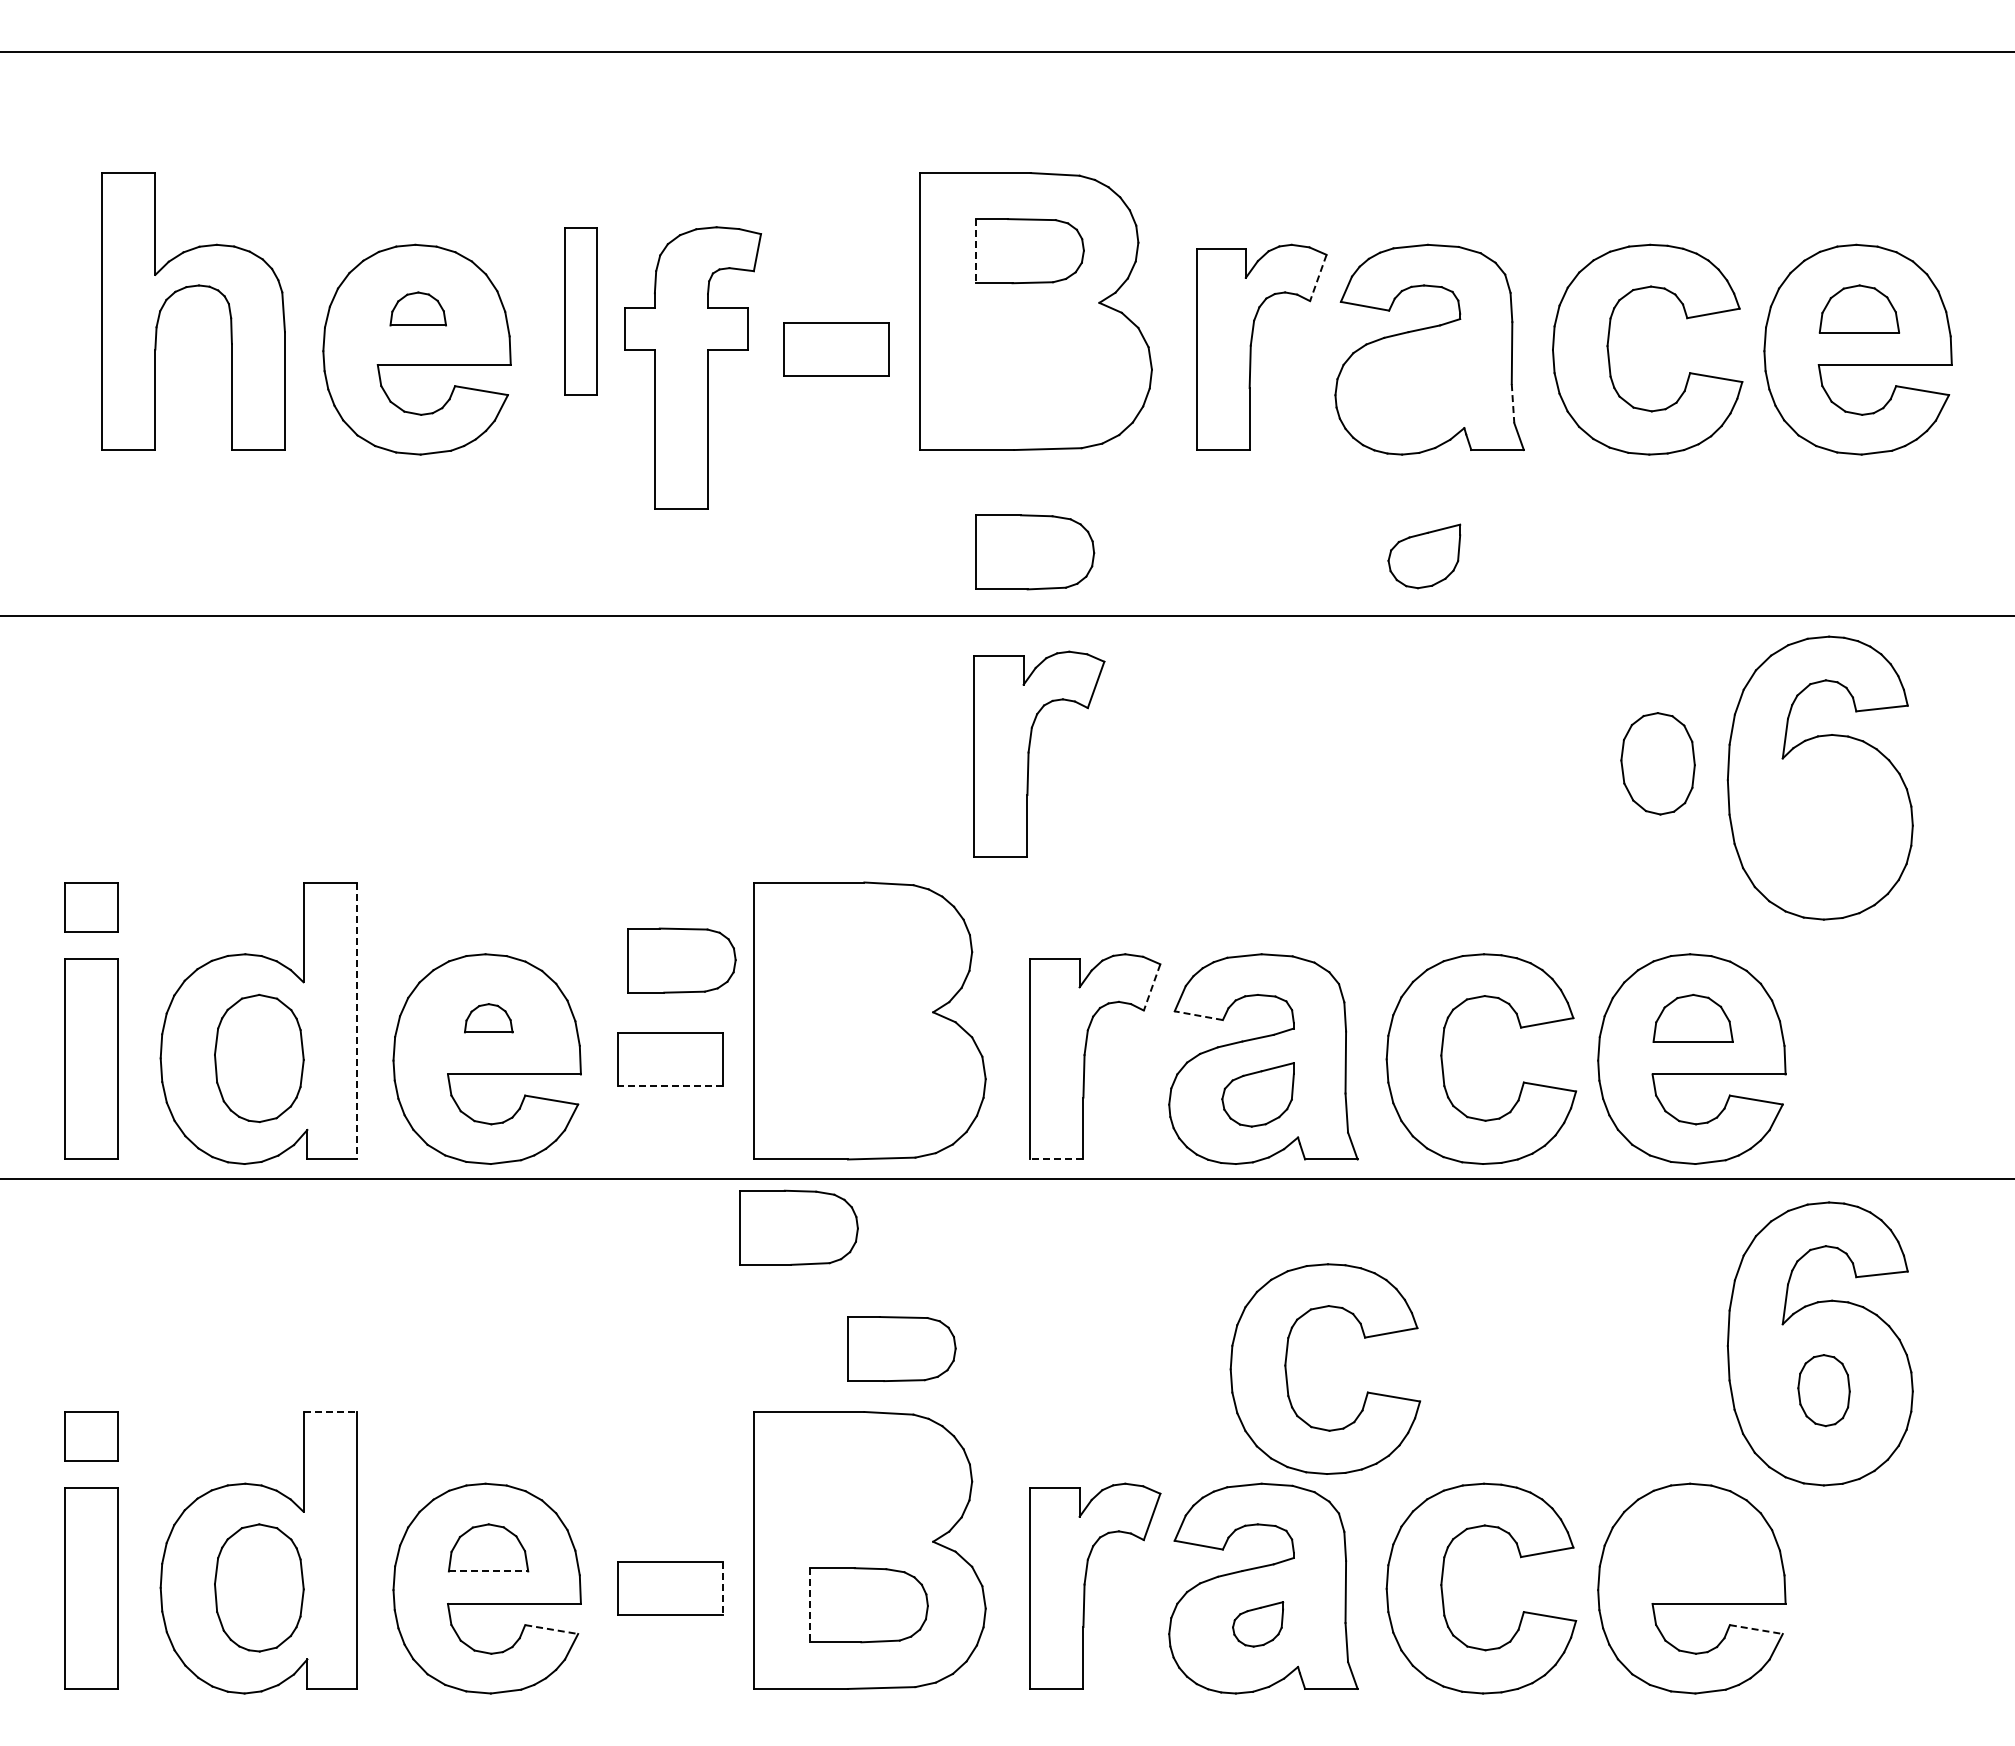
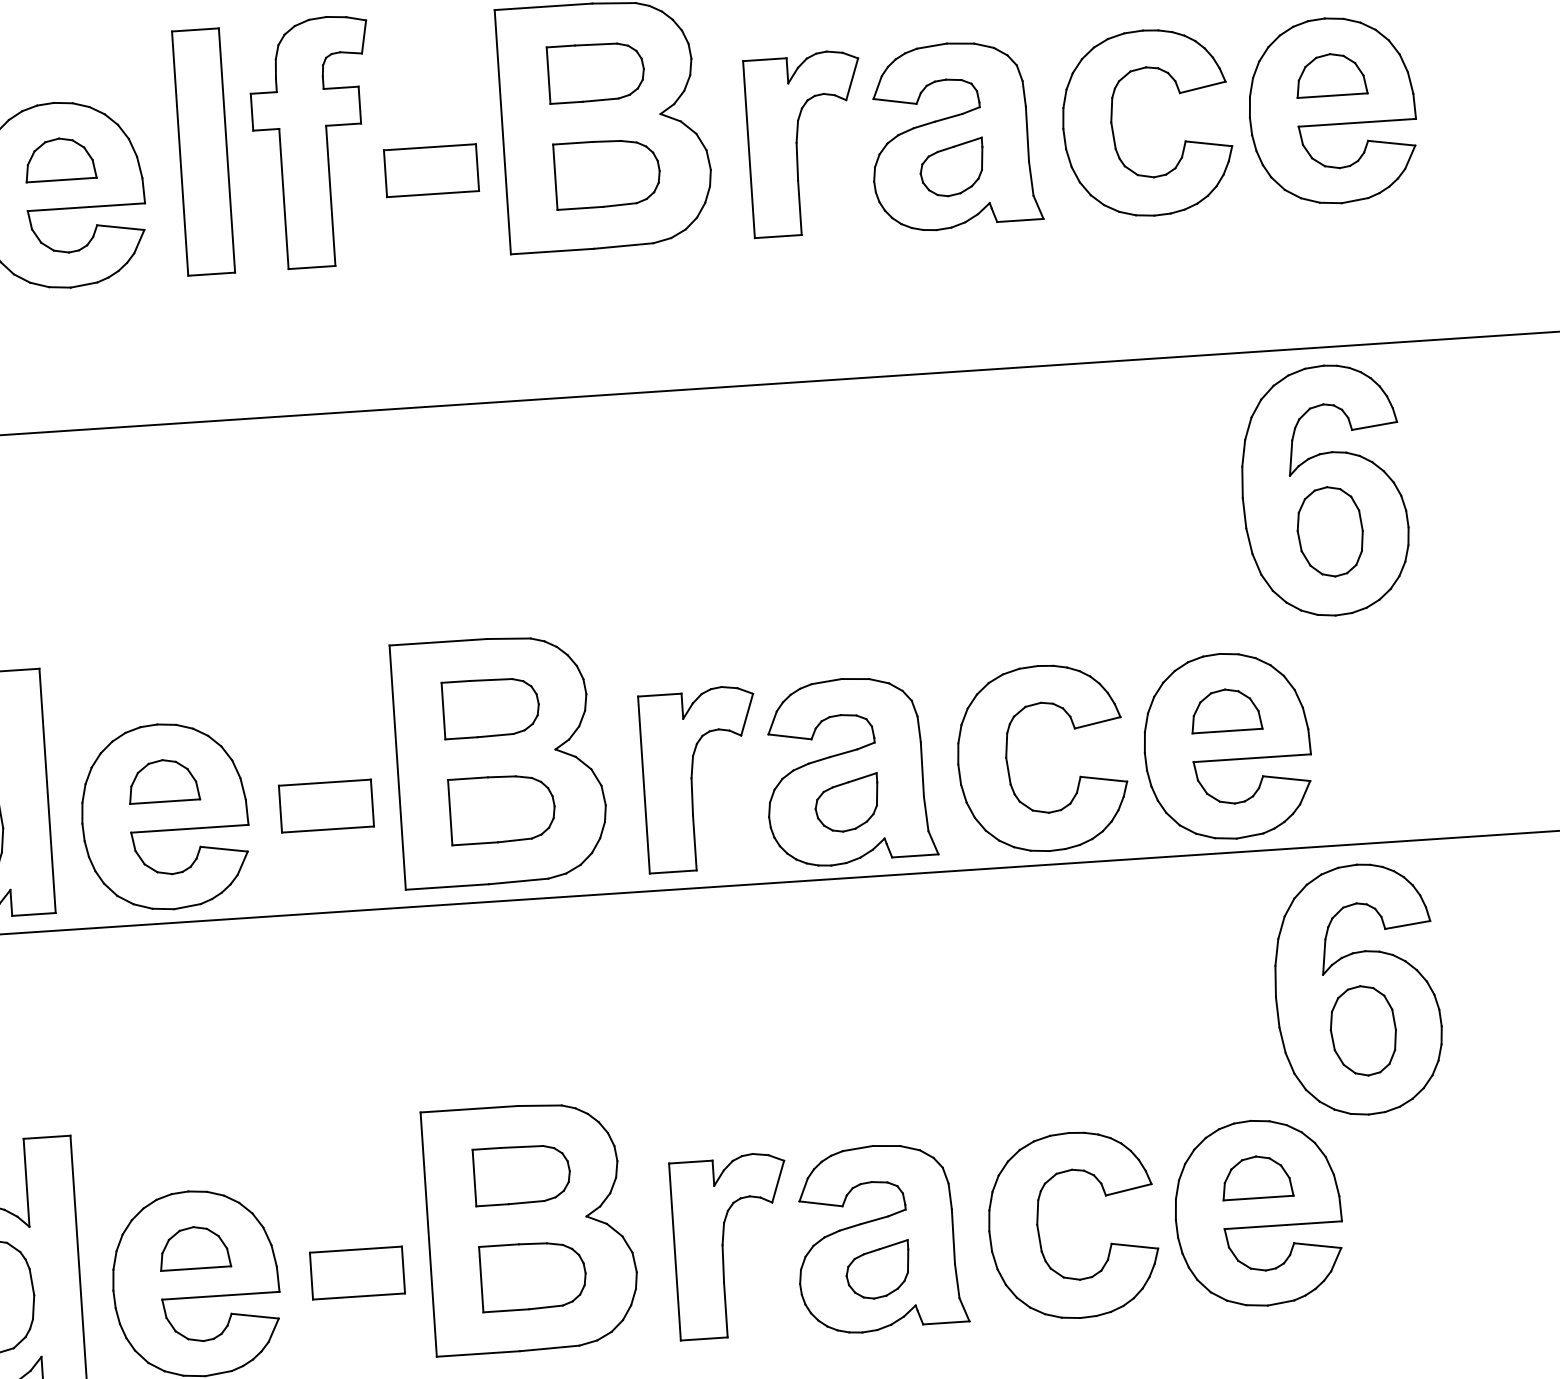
line: (975, 251) -> (548, 75), dashed -> solid
line: (1318, 277) -> (852, 78), dashed -> solid
part: (417, 308) -> (59, 158), size x1.43
part: (580, 311) -> (203, 152), size x1.67
part: (692, 367) -> (313, 142), moved
line: (1513, 403) -> (1031, 178), dashed -> solid
part: (1035, 552) -> (607, 173), moved
part: (1424, 556) -> (952, 167), moved
part: (1029, 753) -> (625, 515), removed
part: (1657, 763) -> (1329, 531), moved
part: (681, 960) -> (491, 707), moved
line: (1152, 987) -> (747, 714), dashed -> solid
line: (1198, 1015) -> (789, 736), dashed -> solid
part: (488, 1017) -> (163, 780), size x1.67
line: (356, 1021) -> (47, 791), dashed -> solid
line: (669, 1085) -> (327, 829), dashed -> solid
line: (1056, 1159) -> (672, 872), dashed -> solid
part: (798, 1227) -> (502, 808), moved
part: (901, 1348) -> (522, 1174), moved
part: (1287, 1374) -> (889, 1048), removed
part: (1823, 1390) -> (1362, 1030), size x1.43
line: (330, 1411) -> (47, 1136), dashed -> solid
part: (1692, 1547) -> (1256, 1176), added
line: (488, 1571) -> (196, 1268), dashed -> solid
line: (722, 1588) -> (403, 1269), dashed -> solid
line: (809, 1605) -> (481, 1279), dashed -> solid
part: (1257, 1624) -> (877, 1270), size x1.43
line: (551, 1629) -> (255, 1316), dashed -> solid
line: (1756, 1629) -> (1317, 1245), dashed -> solid

